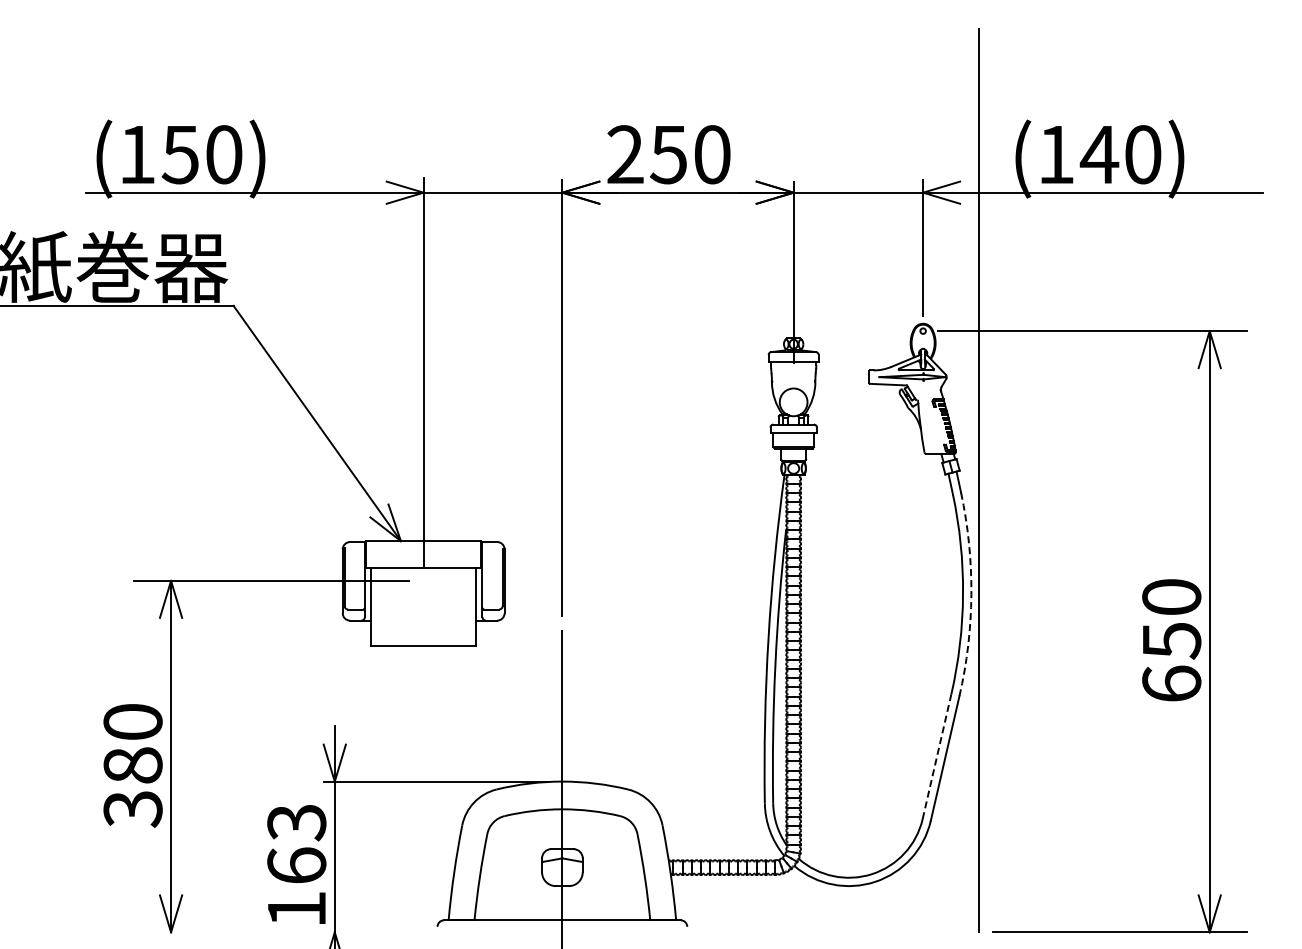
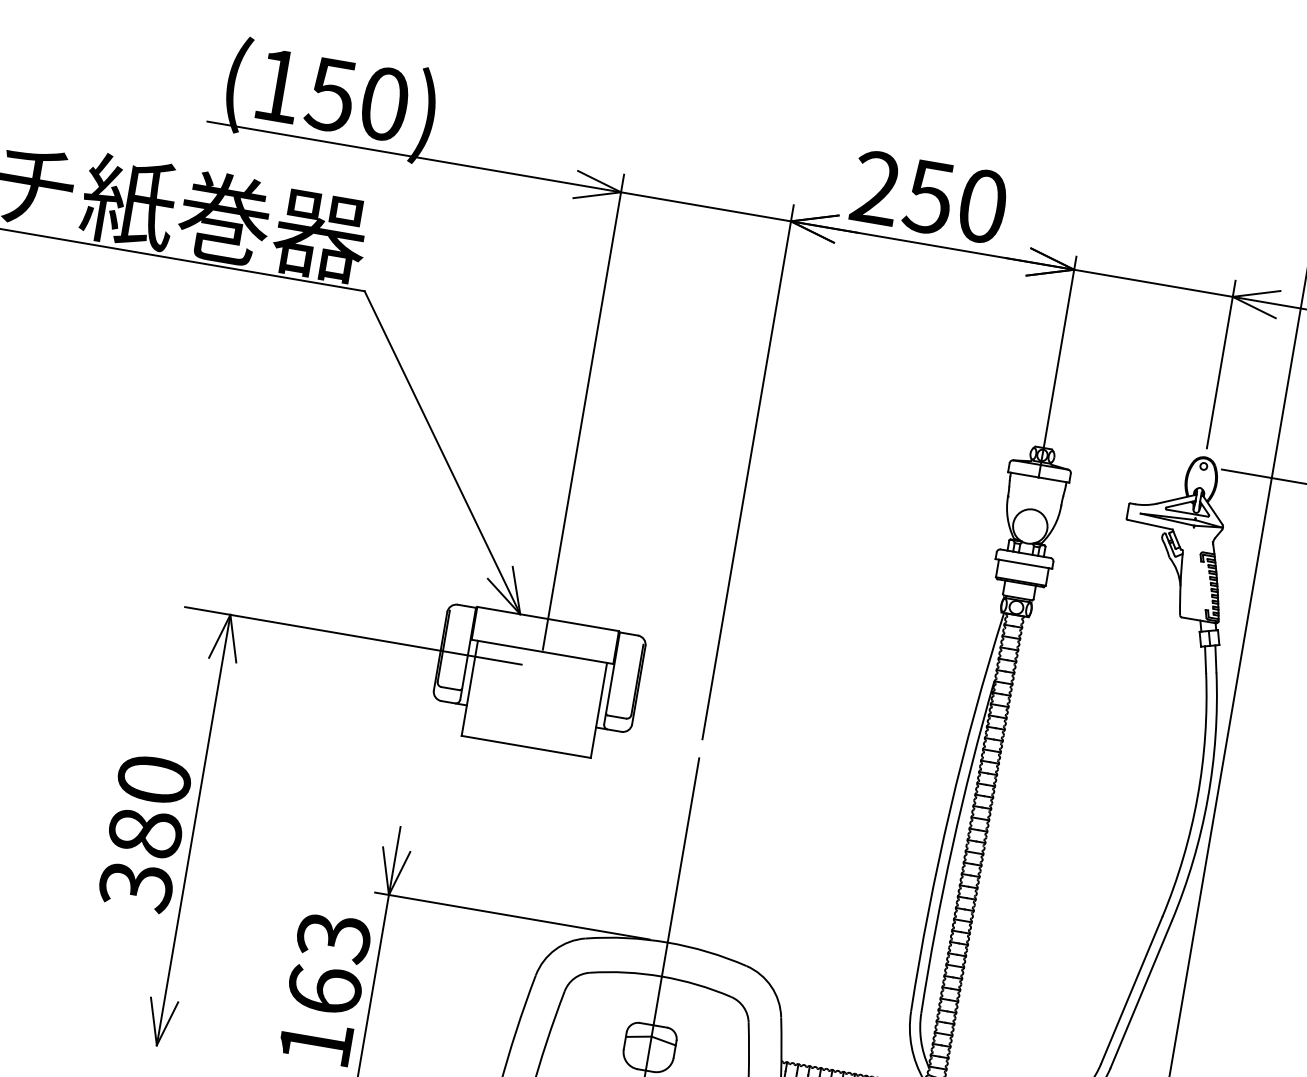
arc: (971, 594) -> (1207, 799), dashed -> solid
line: (937, 756) -> (1132, 990), dashed -> solid

